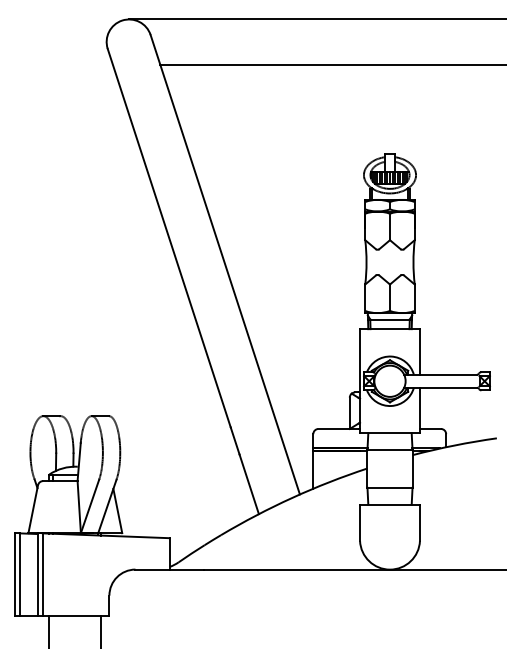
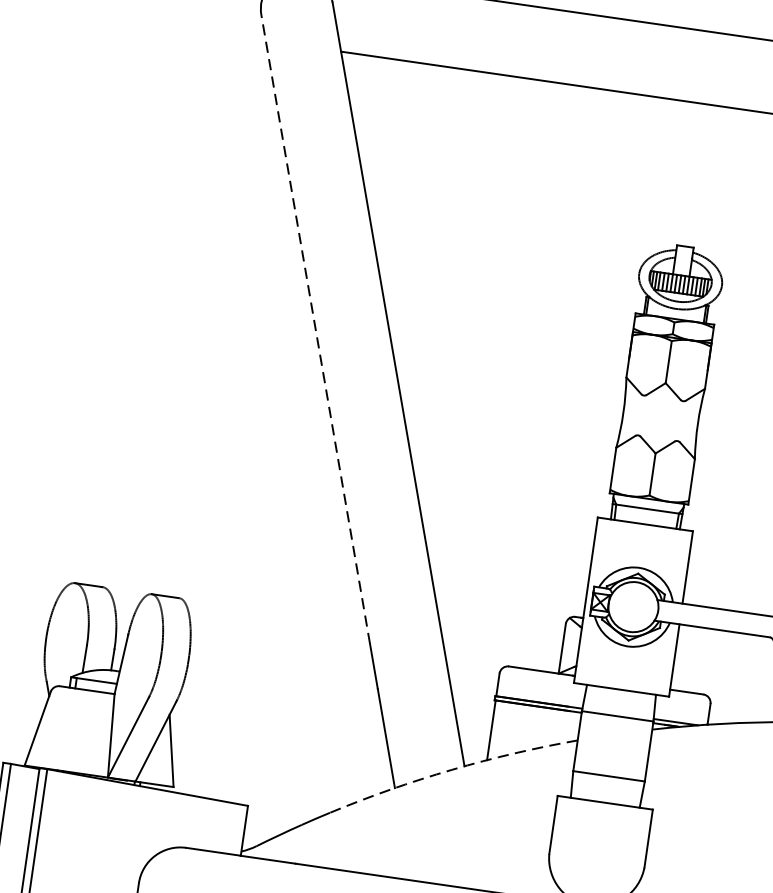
line: (169, 238) -> (316, 329), solid -> dashed
arc: (292, 497) -> (452, 769), solid -> dashed

